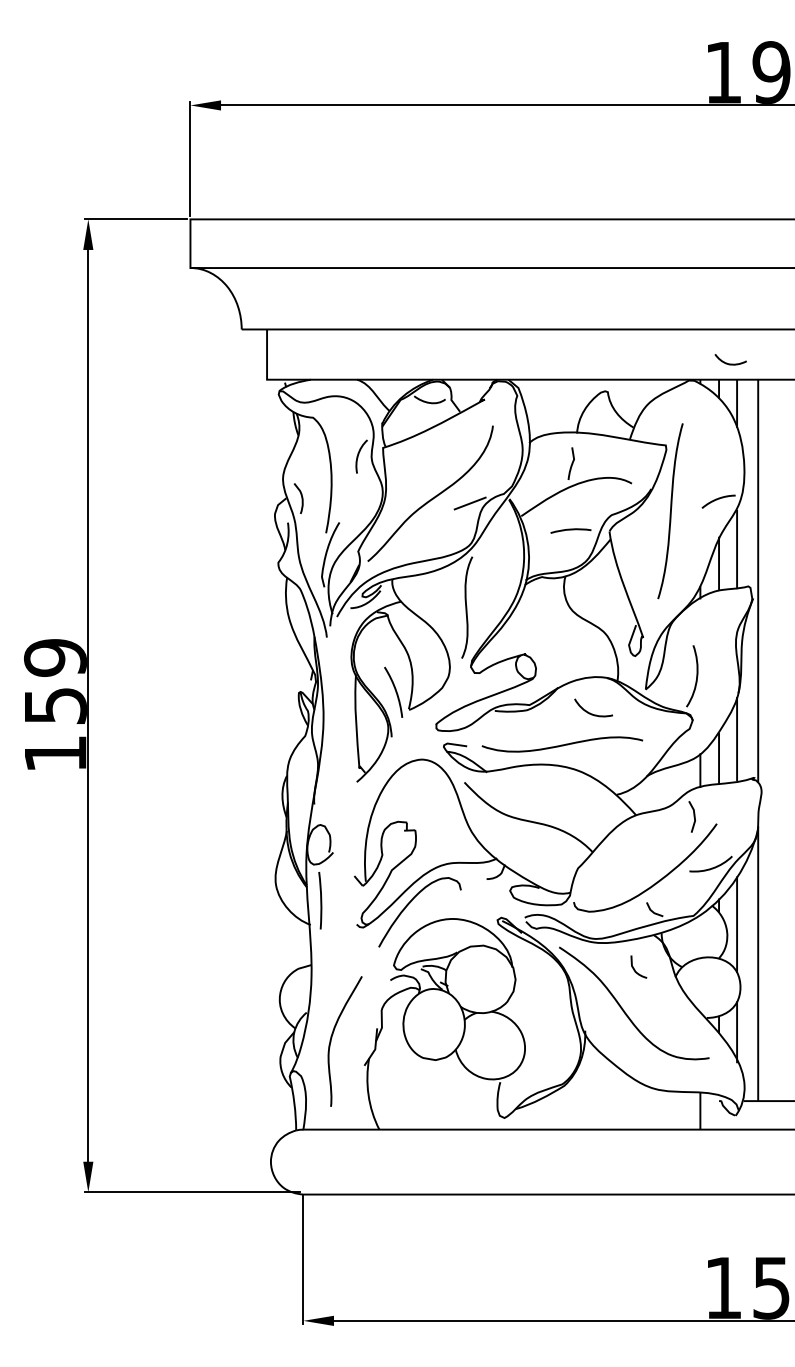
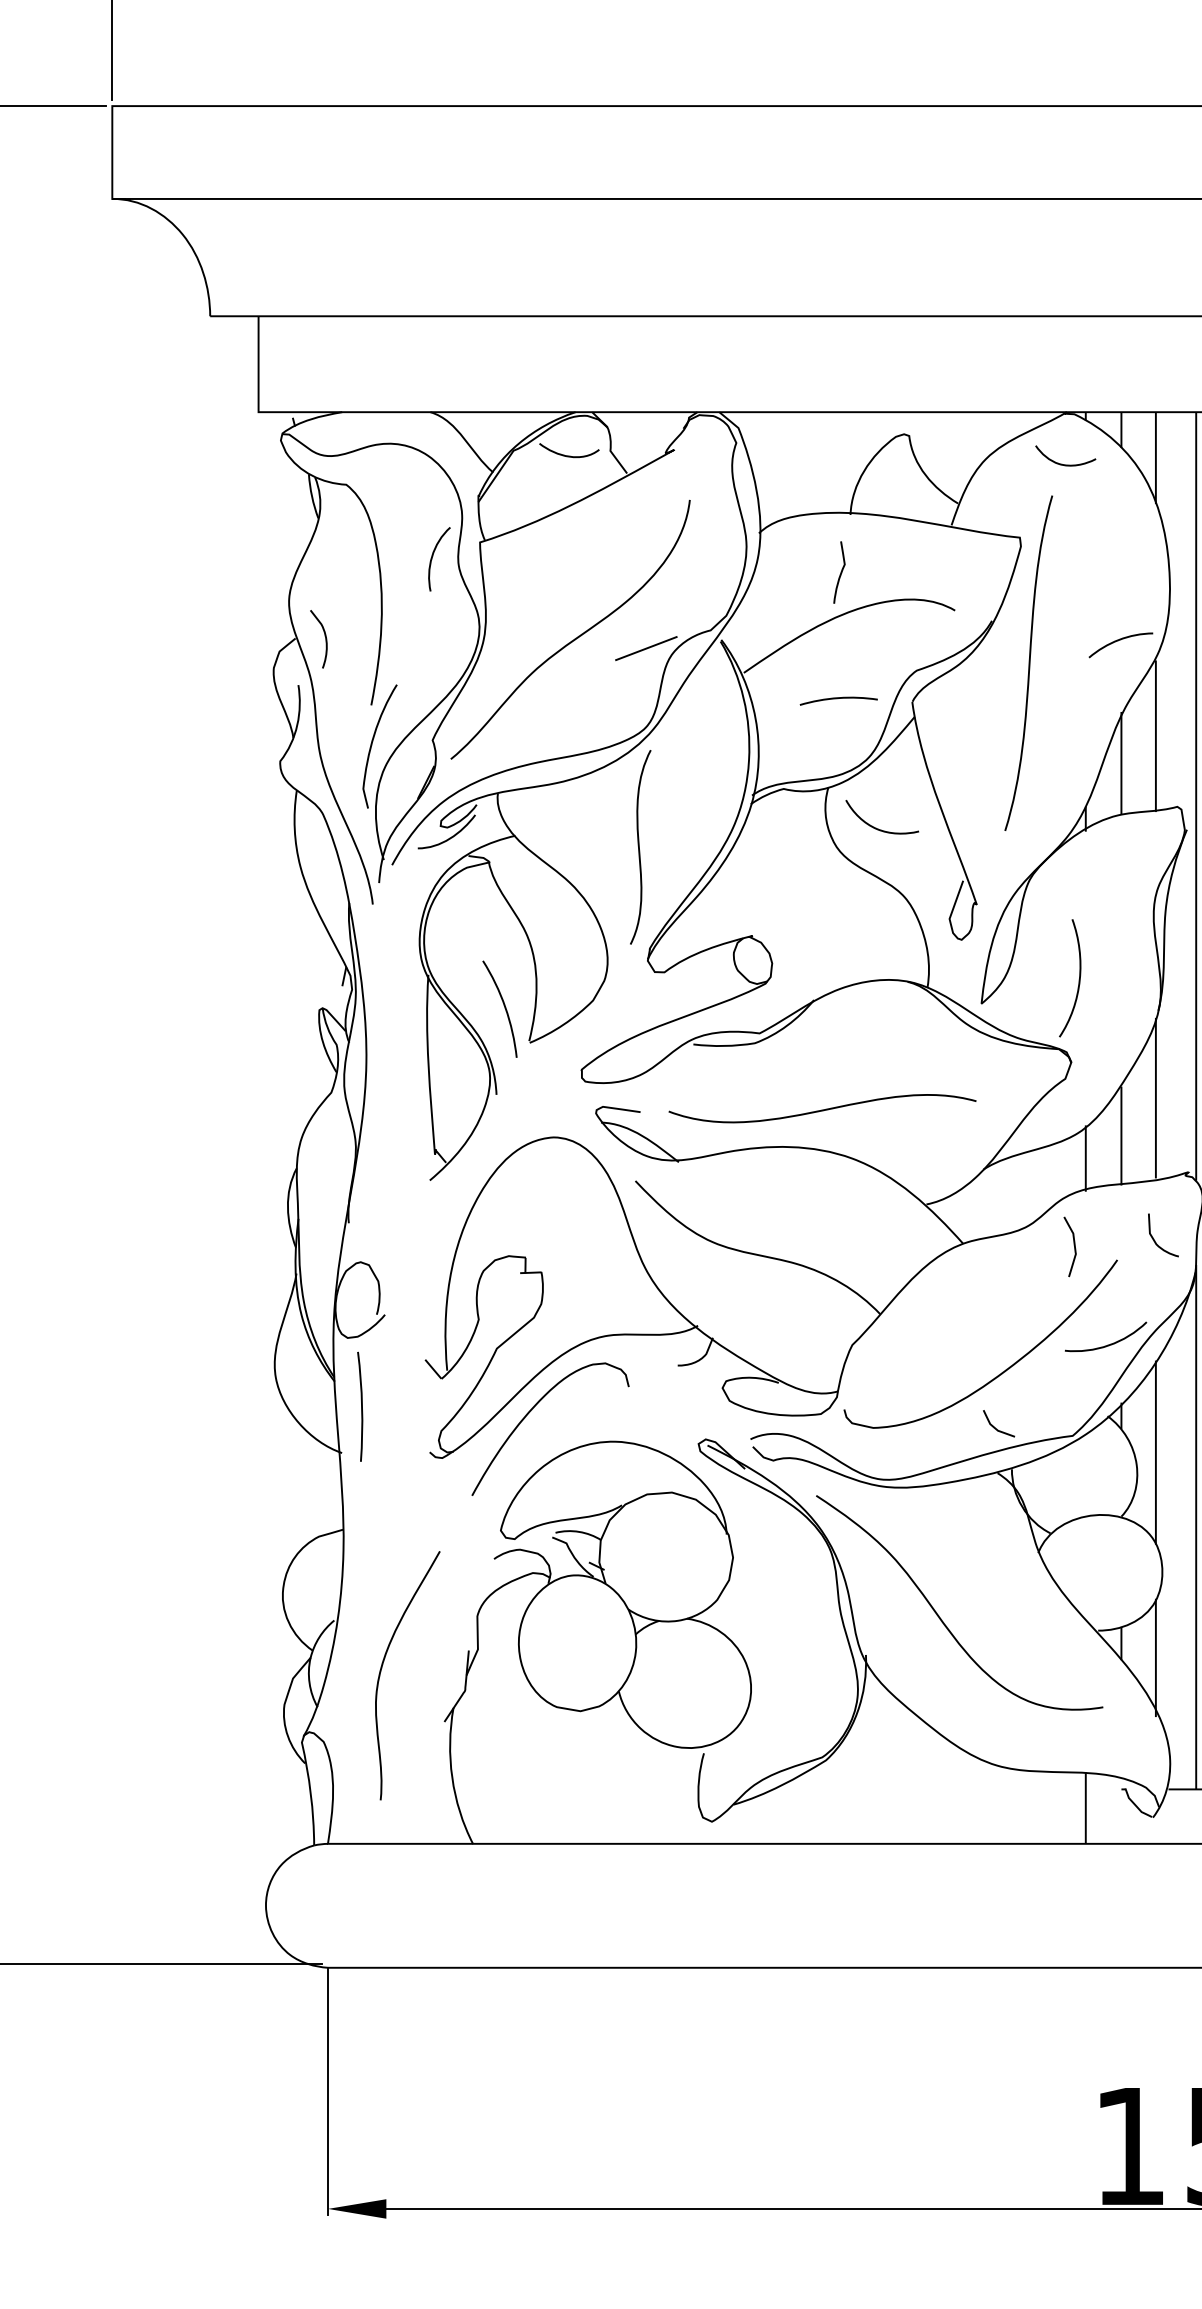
curve: (730, 363) -> (1065, 463), moved
curve: (590, 712) -> (876, 826), moved
curve: (635, 969) -> (1156, 1240), moved

